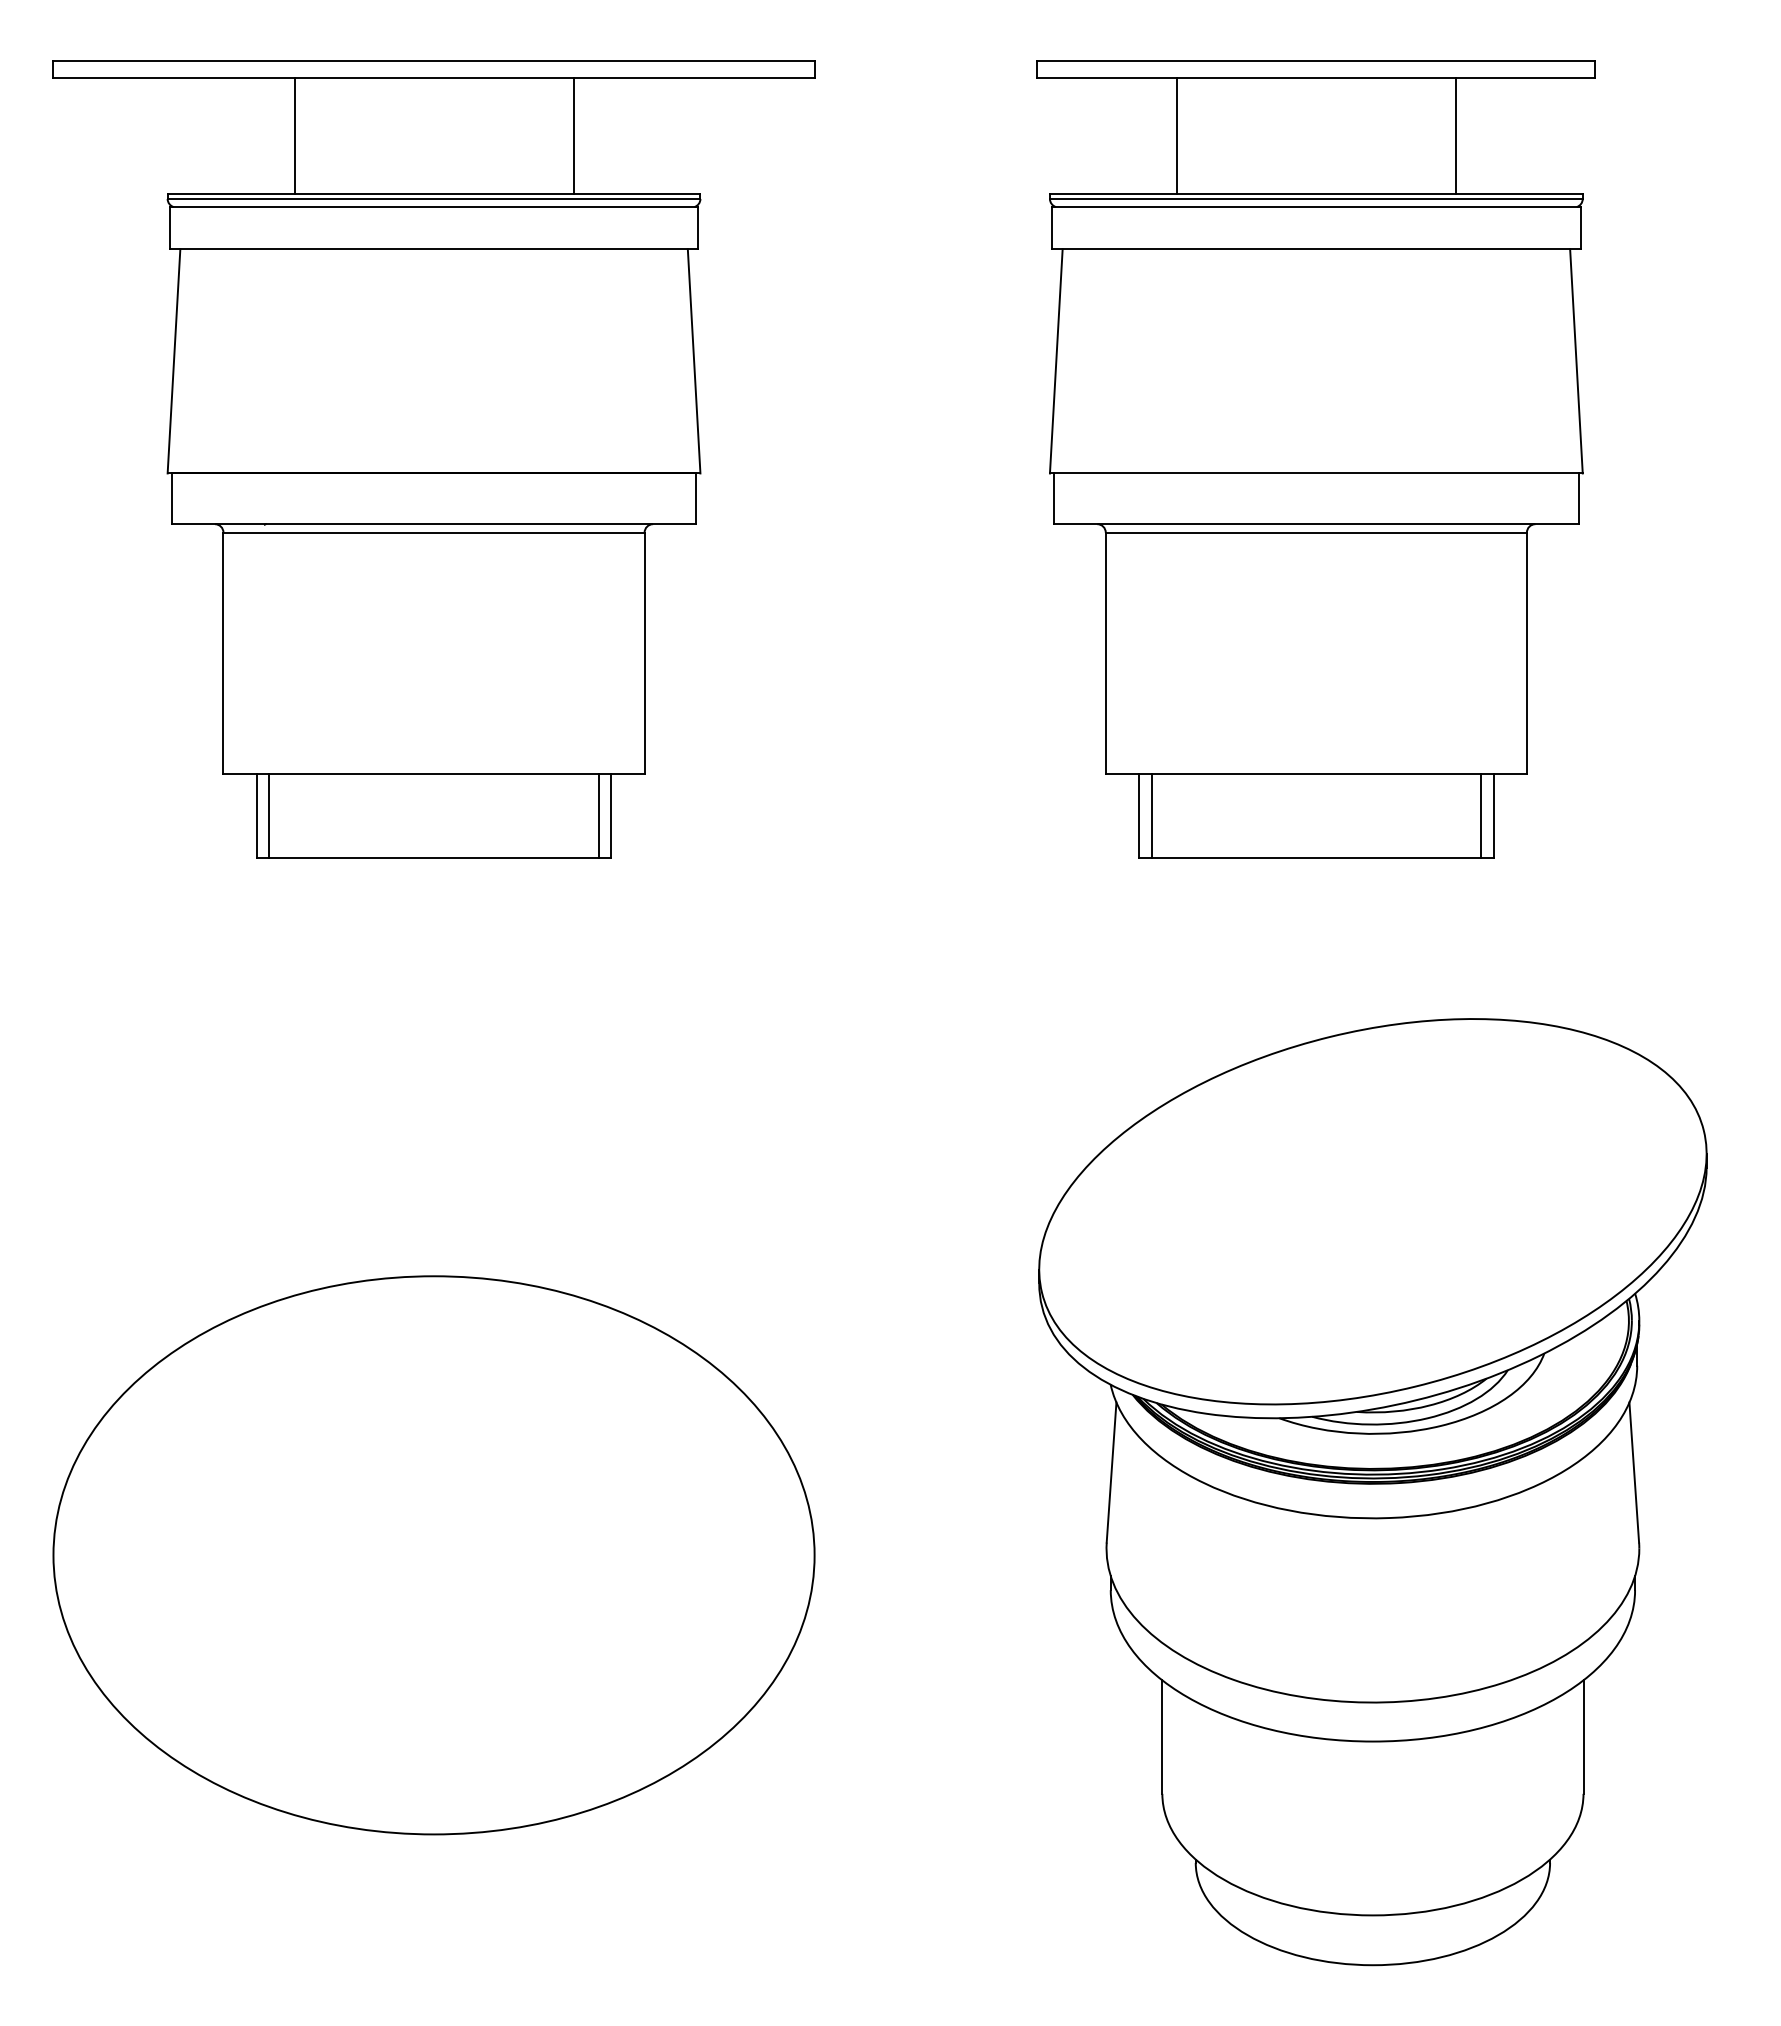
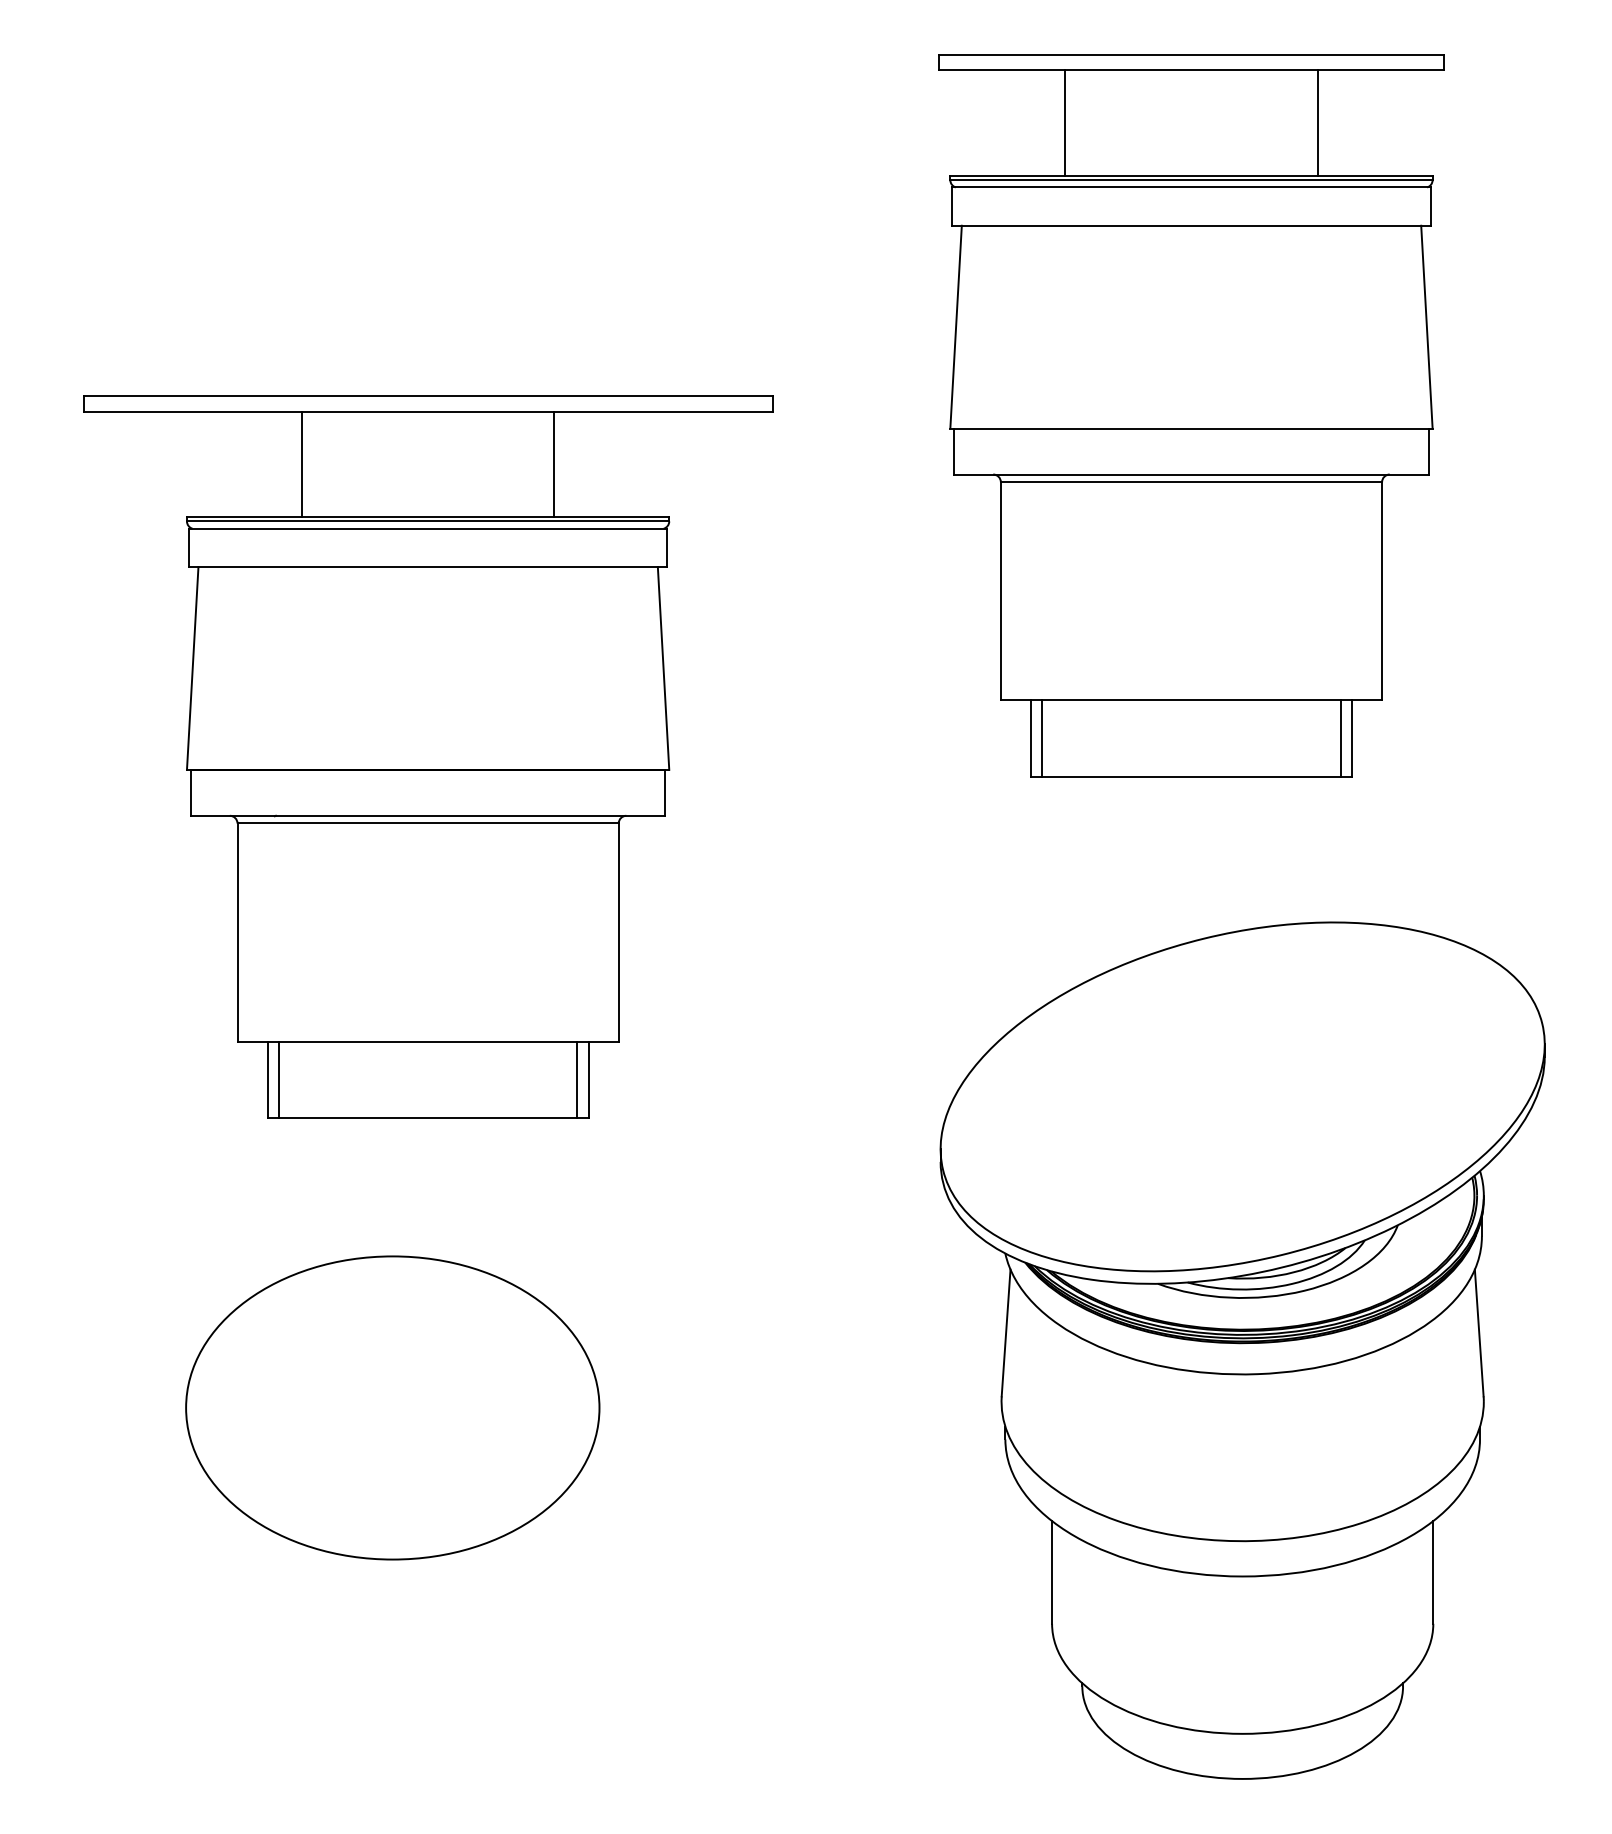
part: (433, 459) -> (427, 757), moved
part: (433, 1555) -> (392, 1408), size x0.6

